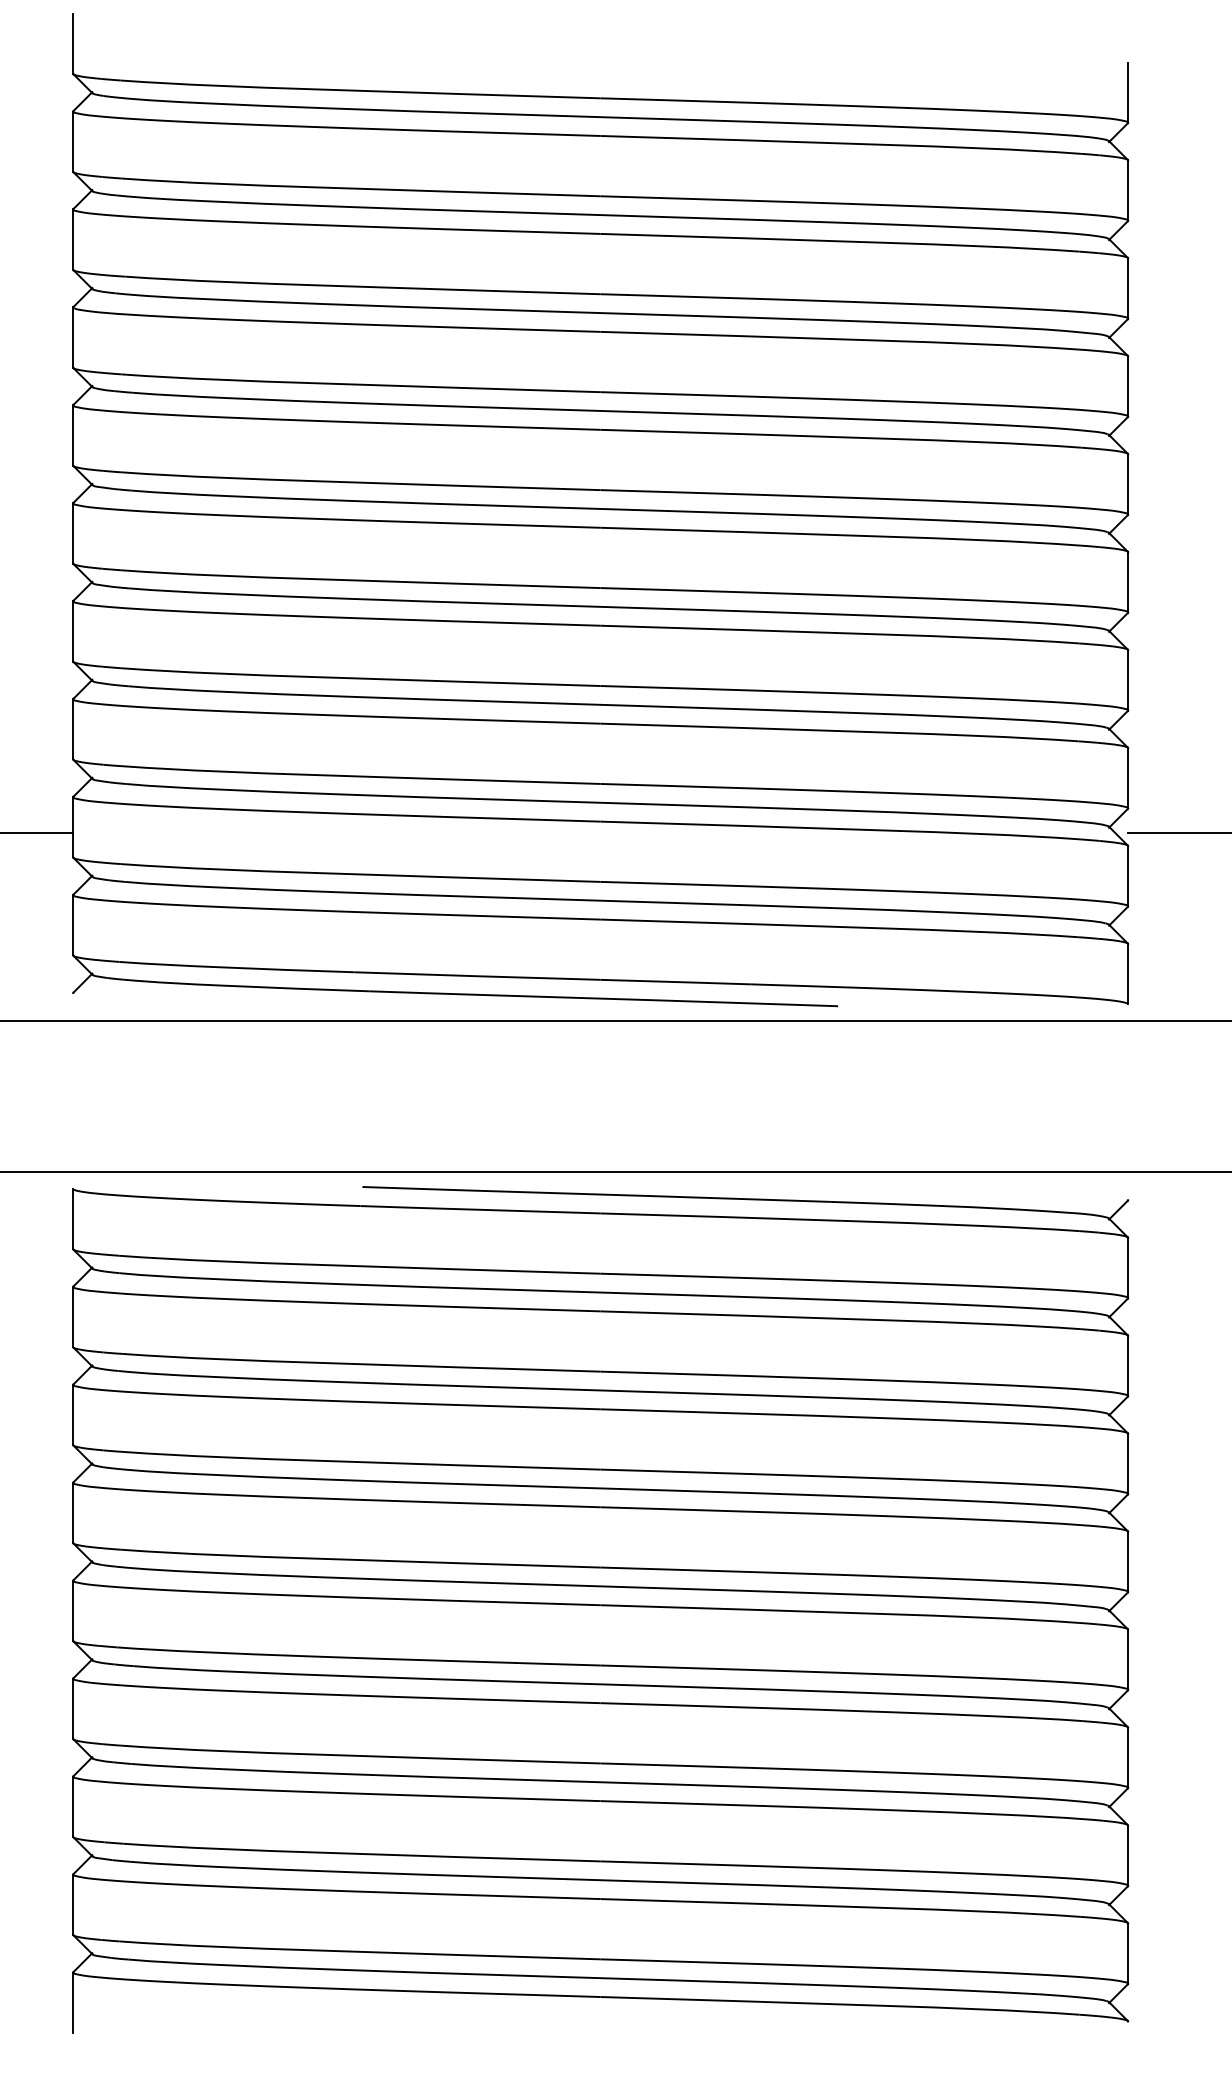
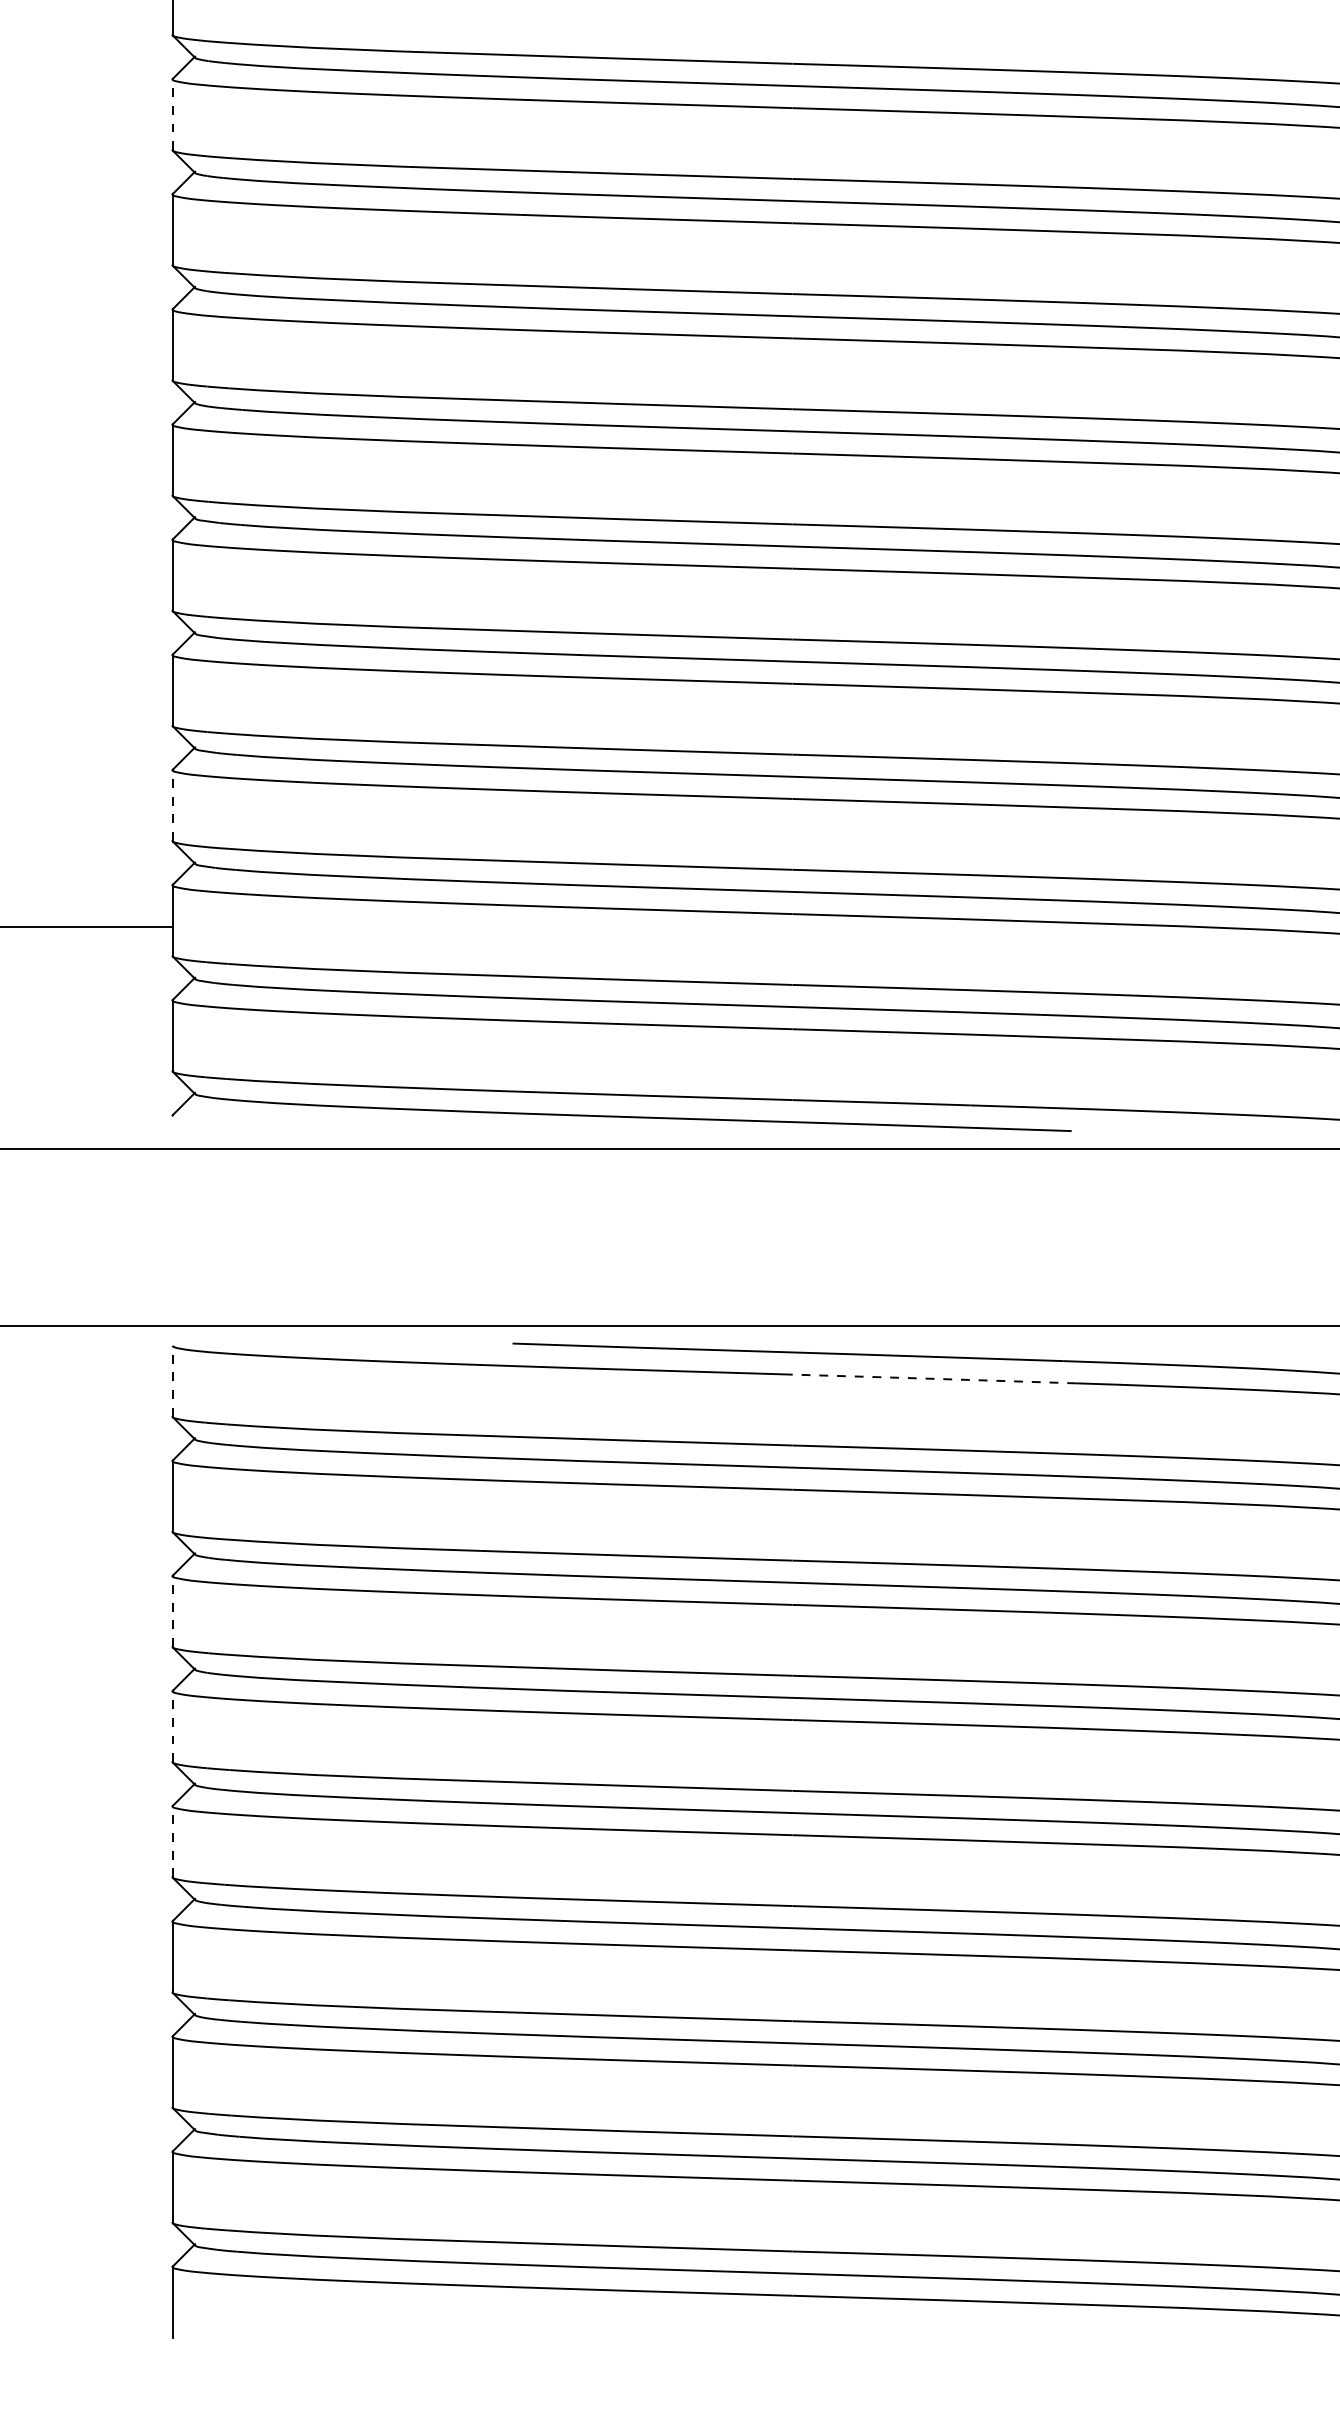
line: (73, 141) -> (172, 114), solid -> dashed
line: (73, 728) -> (172, 804), solid -> dashed
arc: (721, 1217) -> (934, 1379), solid -> dashed
line: (73, 1218) -> (172, 1380), solid -> dashed
line: (73, 1414) -> (172, 1610), solid -> dashed
line: (73, 1512) -> (172, 1726), solid -> dashed
line: (73, 1610) -> (172, 1841), solid -> dashed

